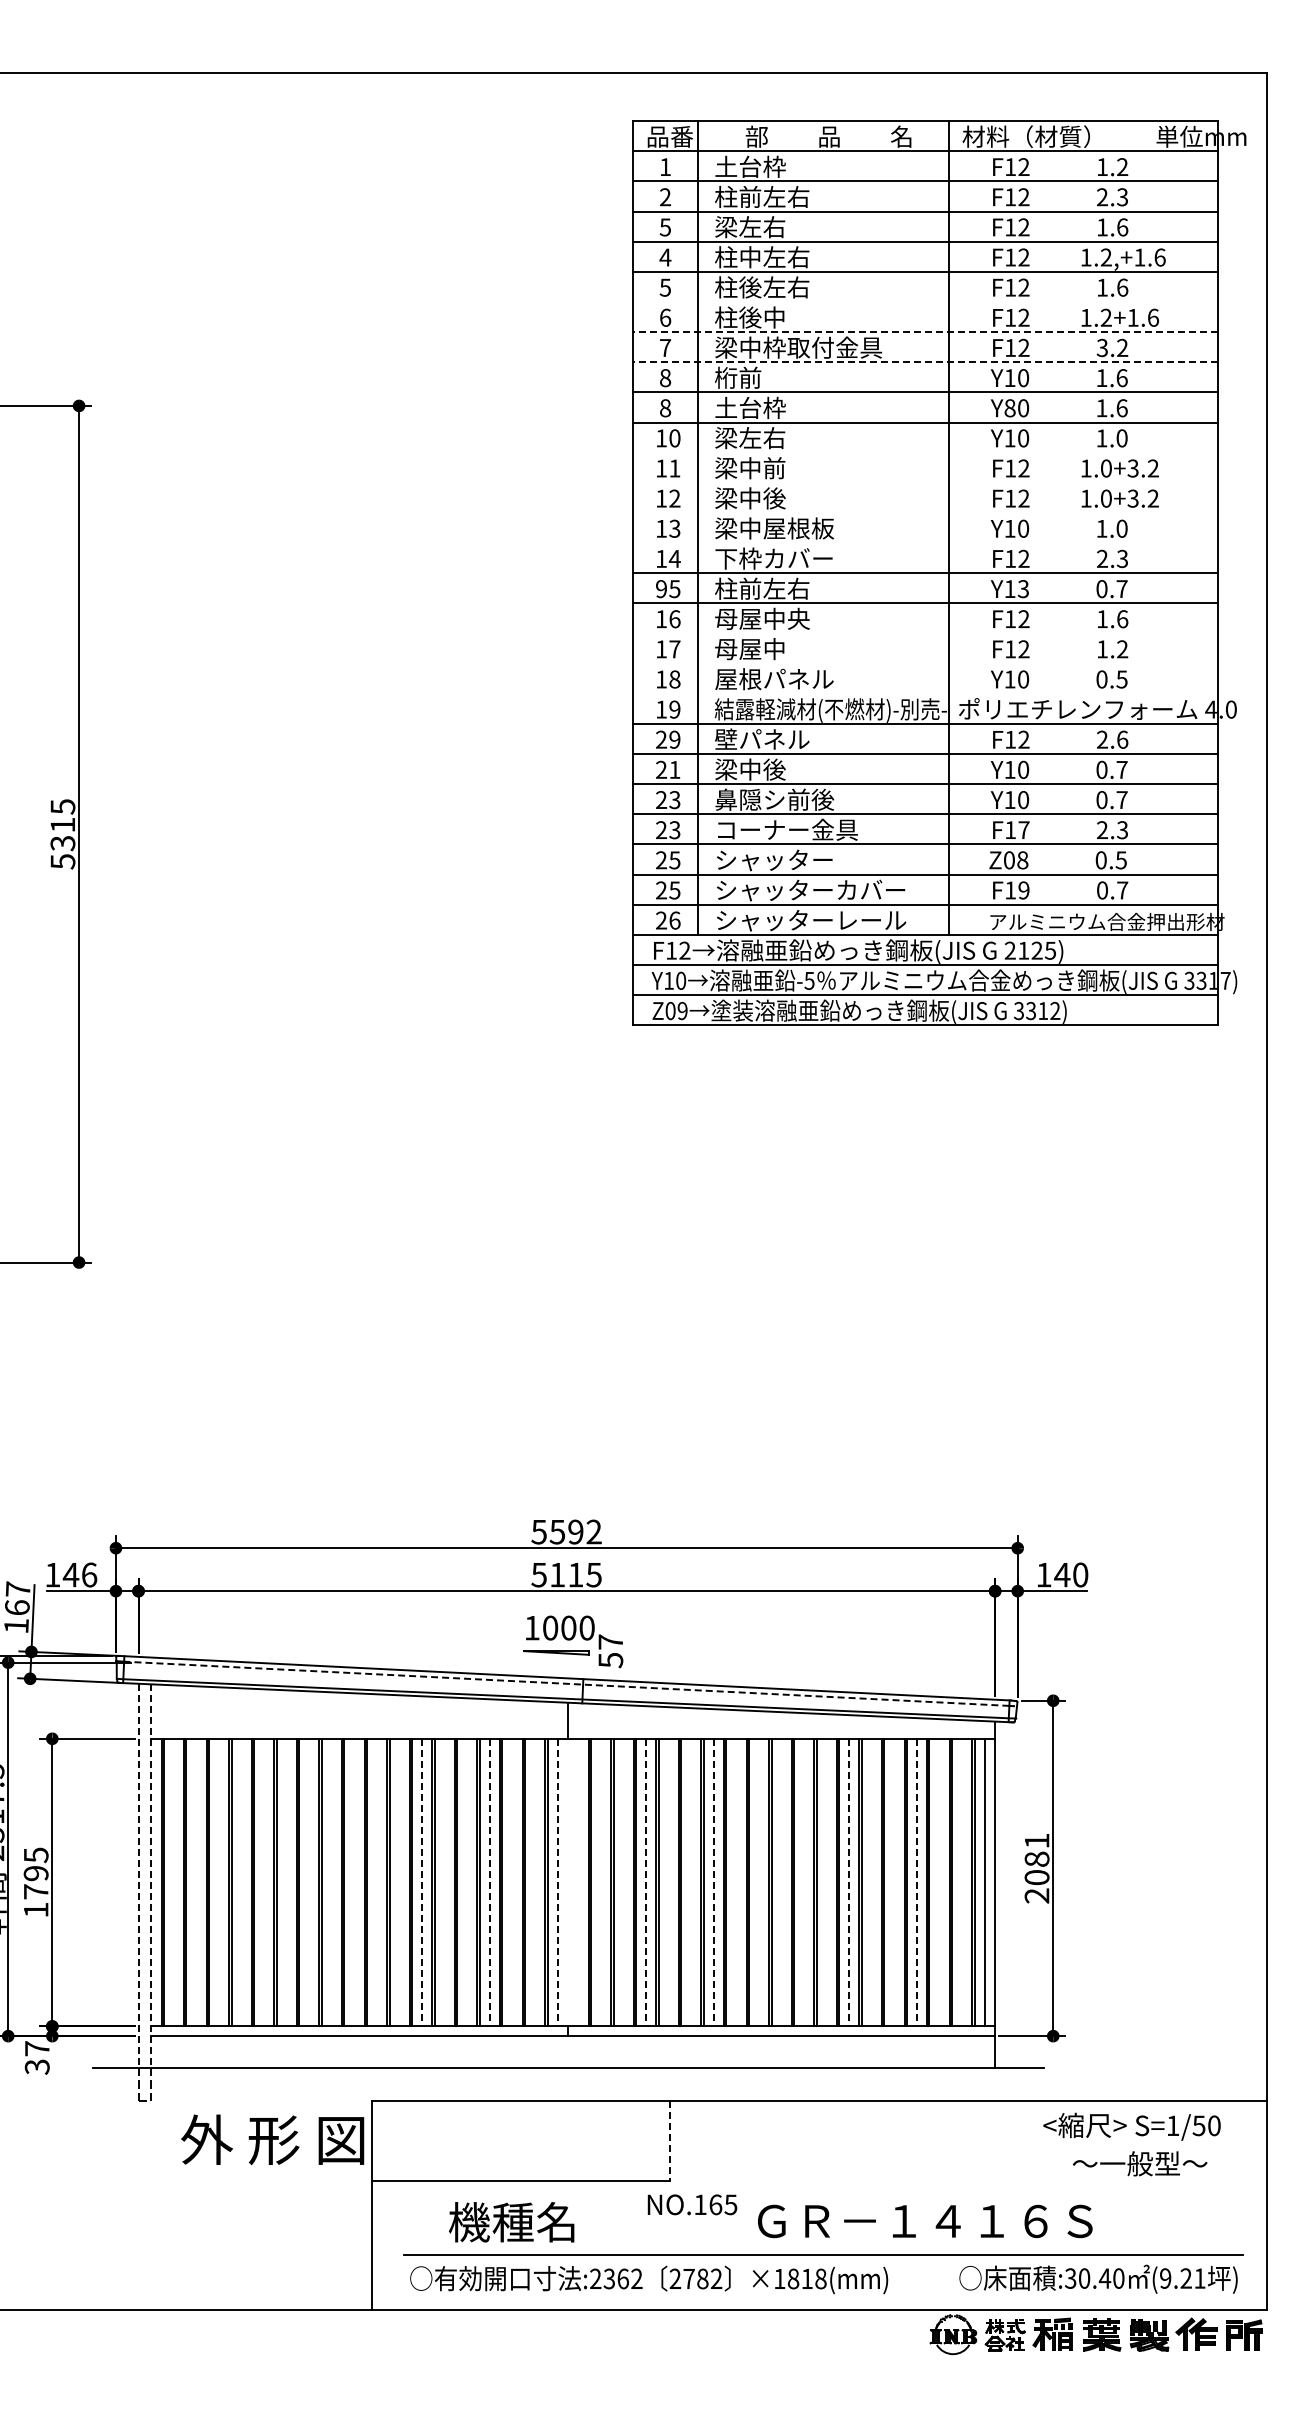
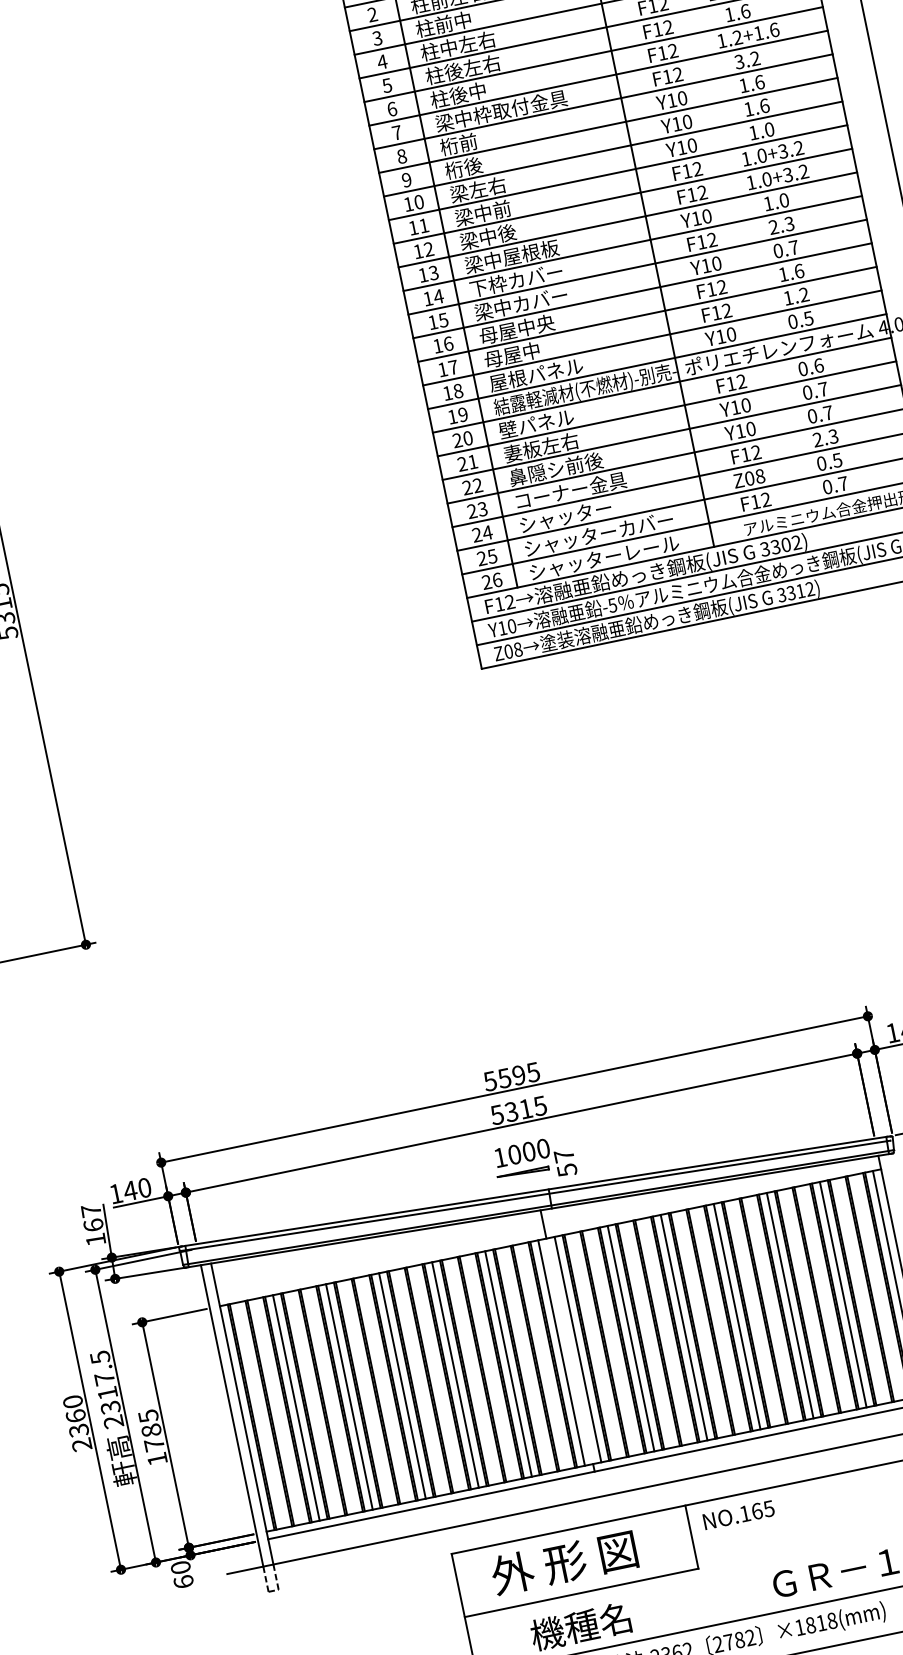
text: (665, 226) -> (377, 37), 5 -> 3
text: (750, 227) -> (444, 24), 梁左右 -> 柱前中
line: (925, 301) -> (593, 54), added
line: (925, 332) -> (598, 78), dashed -> solid
line: (925, 362) -> (603, 102), dashed -> solid
text: (750, 407) -> (473, 165), 土台枠 -> 桁後
text: (665, 408) -> (406, 180), 8 -> 9
text: (1009, 408) -> (676, 124), Y80 -> Y10
line: (925, 452) -> (617, 172), added
line: (925, 482) -> (622, 196), added
line: (925, 512) -> (627, 219), added
line: (925, 543) -> (632, 243), added
text: (773, 588) -> (520, 303), 柱前左右 -> 梁中カバー
text: (1023, 588) -> (716, 263), Y13 -> Y10
text: (661, 589) -> (433, 322), 95 -> 15
line: (925, 633) -> (647, 314), added
line: (925, 663) -> (652, 337), added
line: (925, 693) -> (656, 361), added
text: (674, 739) -> (467, 438), 29 -> 20
text: (1102, 739) -> (803, 368), 2.6 -> 0.6
text: (762, 769) -> (541, 447), 梁中後 -> 妻板左右
text: (674, 800) -> (477, 486), 23 -> 22
text: (1023, 829) -> (755, 452), F17 -> F12
text: (674, 860) -> (487, 533), 25 -> 24
text: (1023, 890) -> (765, 499), F19 -> F12
text: (1030, 950) -> (780, 545), 2125) -> 3302)
text: (682, 1011) -> (518, 650), Z09 -> Z08
text: (593, 1531) -> (532, 1072), 5592 -> 5595
text: (89, 1574) -> (144, 1187), 146 -> 140
text: (556, 1574) -> (510, 1111), 5115 -> 5315
line: (566, 1683) -> (536, 1195), dashed -> solid
text: (35, 1873) -> (150, 1430), 1795 -> 1785
line: (138, 1876) -> (232, 1416), dashed -> solid
line: (151, 1876) -> (242, 1414), dashed -> solid
line: (219, 1882) -> (296, 1407), added
line: (286, 1882) -> (349, 1396), added
line: (354, 1882) -> (402, 1385), added
line: (422, 1882) -> (455, 1374), dashed -> solid
line: (489, 1882) -> (508, 1363), dashed -> solid
line: (557, 1882) -> (561, 1352), dashed -> solid
line: (578, 1882) -> (577, 1349), added
line: (646, 1882) -> (631, 1338), dashed -> solid
line: (713, 1882) -> (683, 1327), dashed -> solid
line: (781, 1882) -> (737, 1316), added
line: (849, 1882) -> (790, 1305), dashed -> solid
line: (916, 1882) -> (842, 1294), dashed -> solid
text: (36, 2057) -> (181, 1574), 37 -> 60
text: (272, 2139) -> (564, 1562), moved
line: (670, 2141) -> (692, 1537), dashed -> solid
text: (692, 2204) -> (738, 1514), moved

